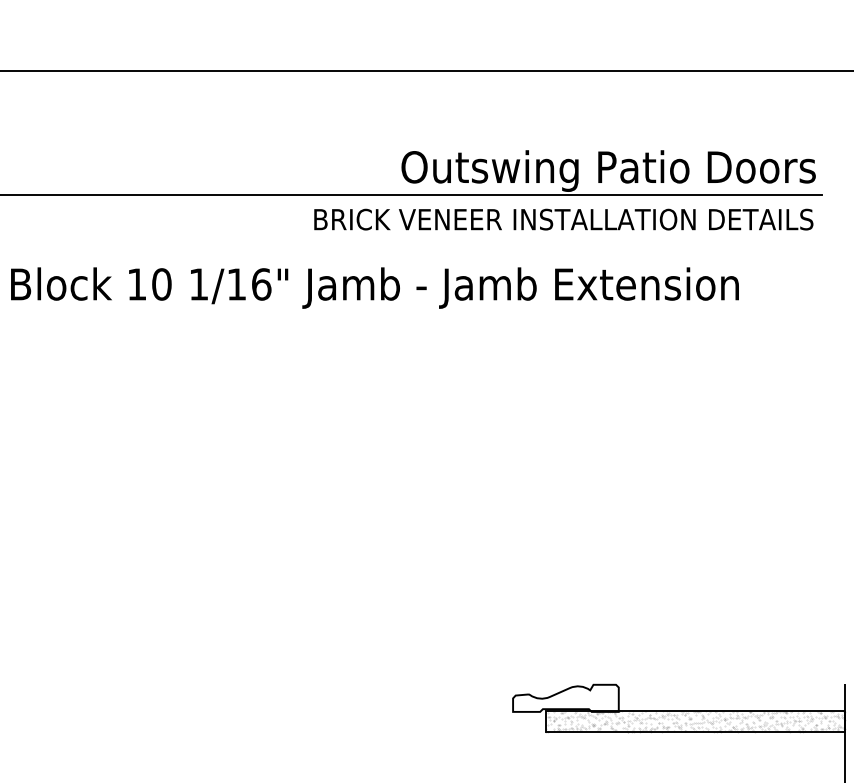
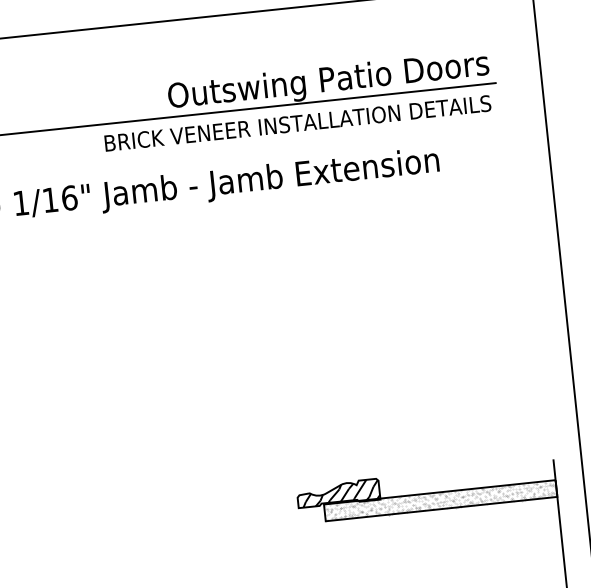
hatch: (568, 697) -> (340, 492), added

